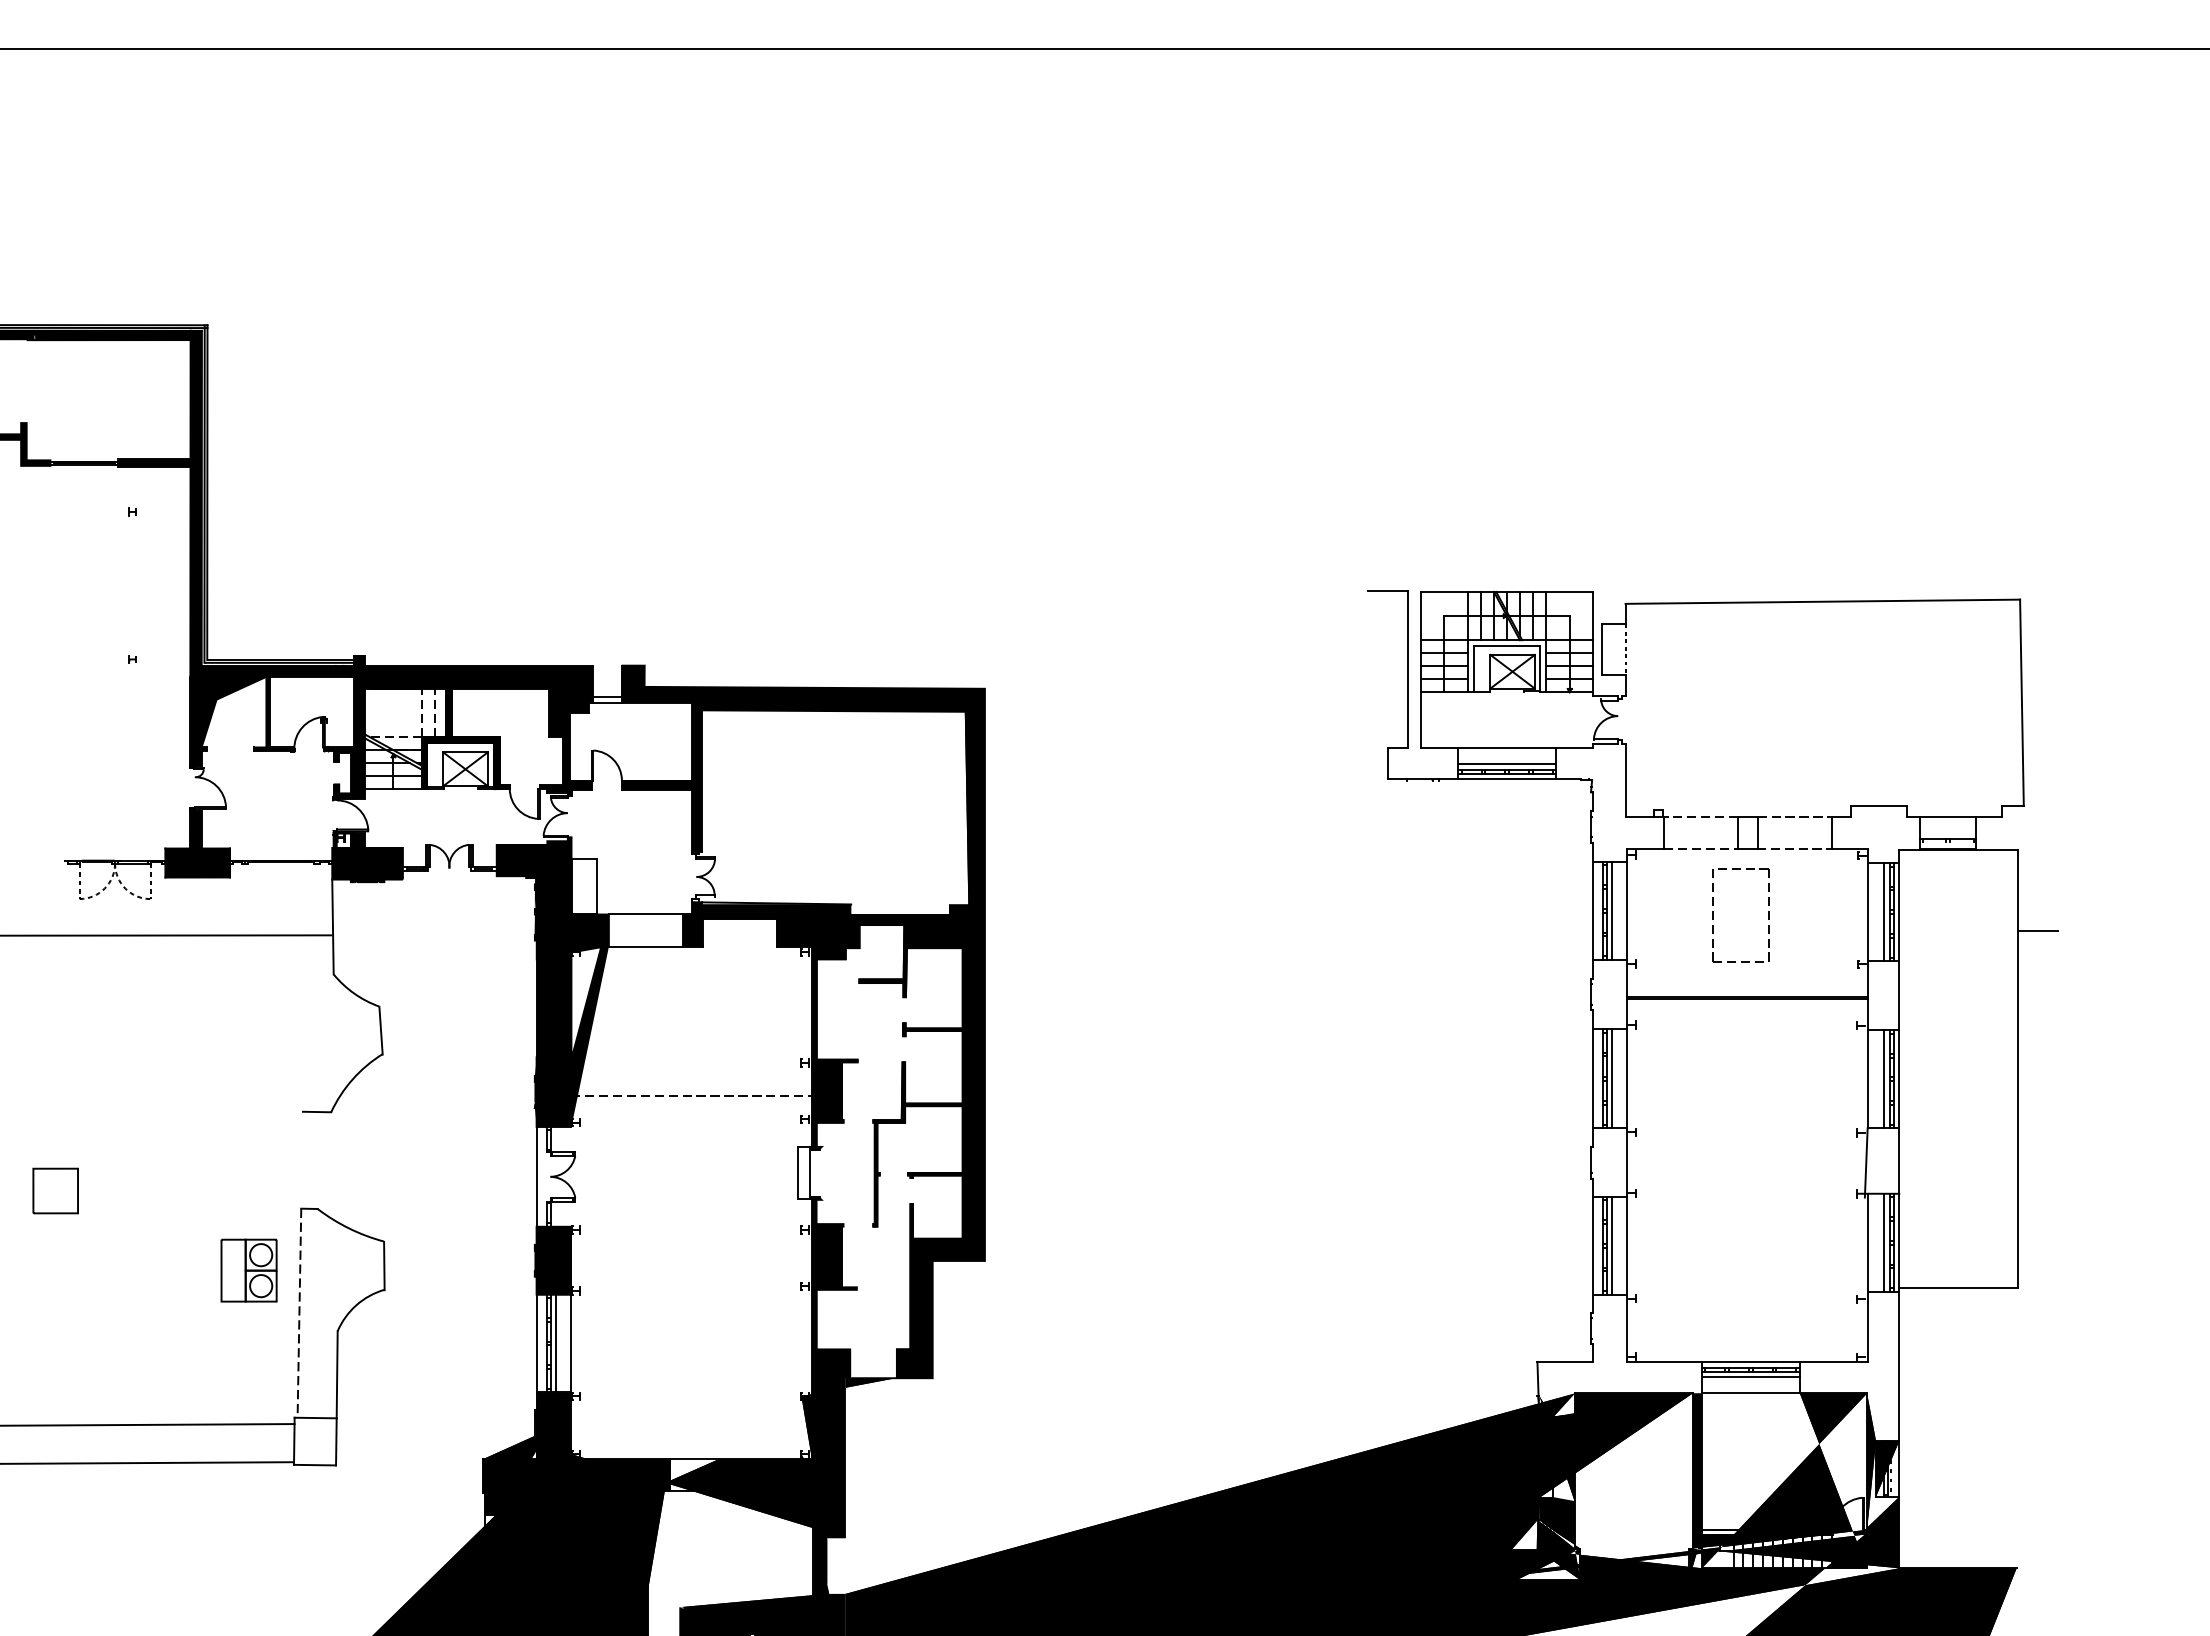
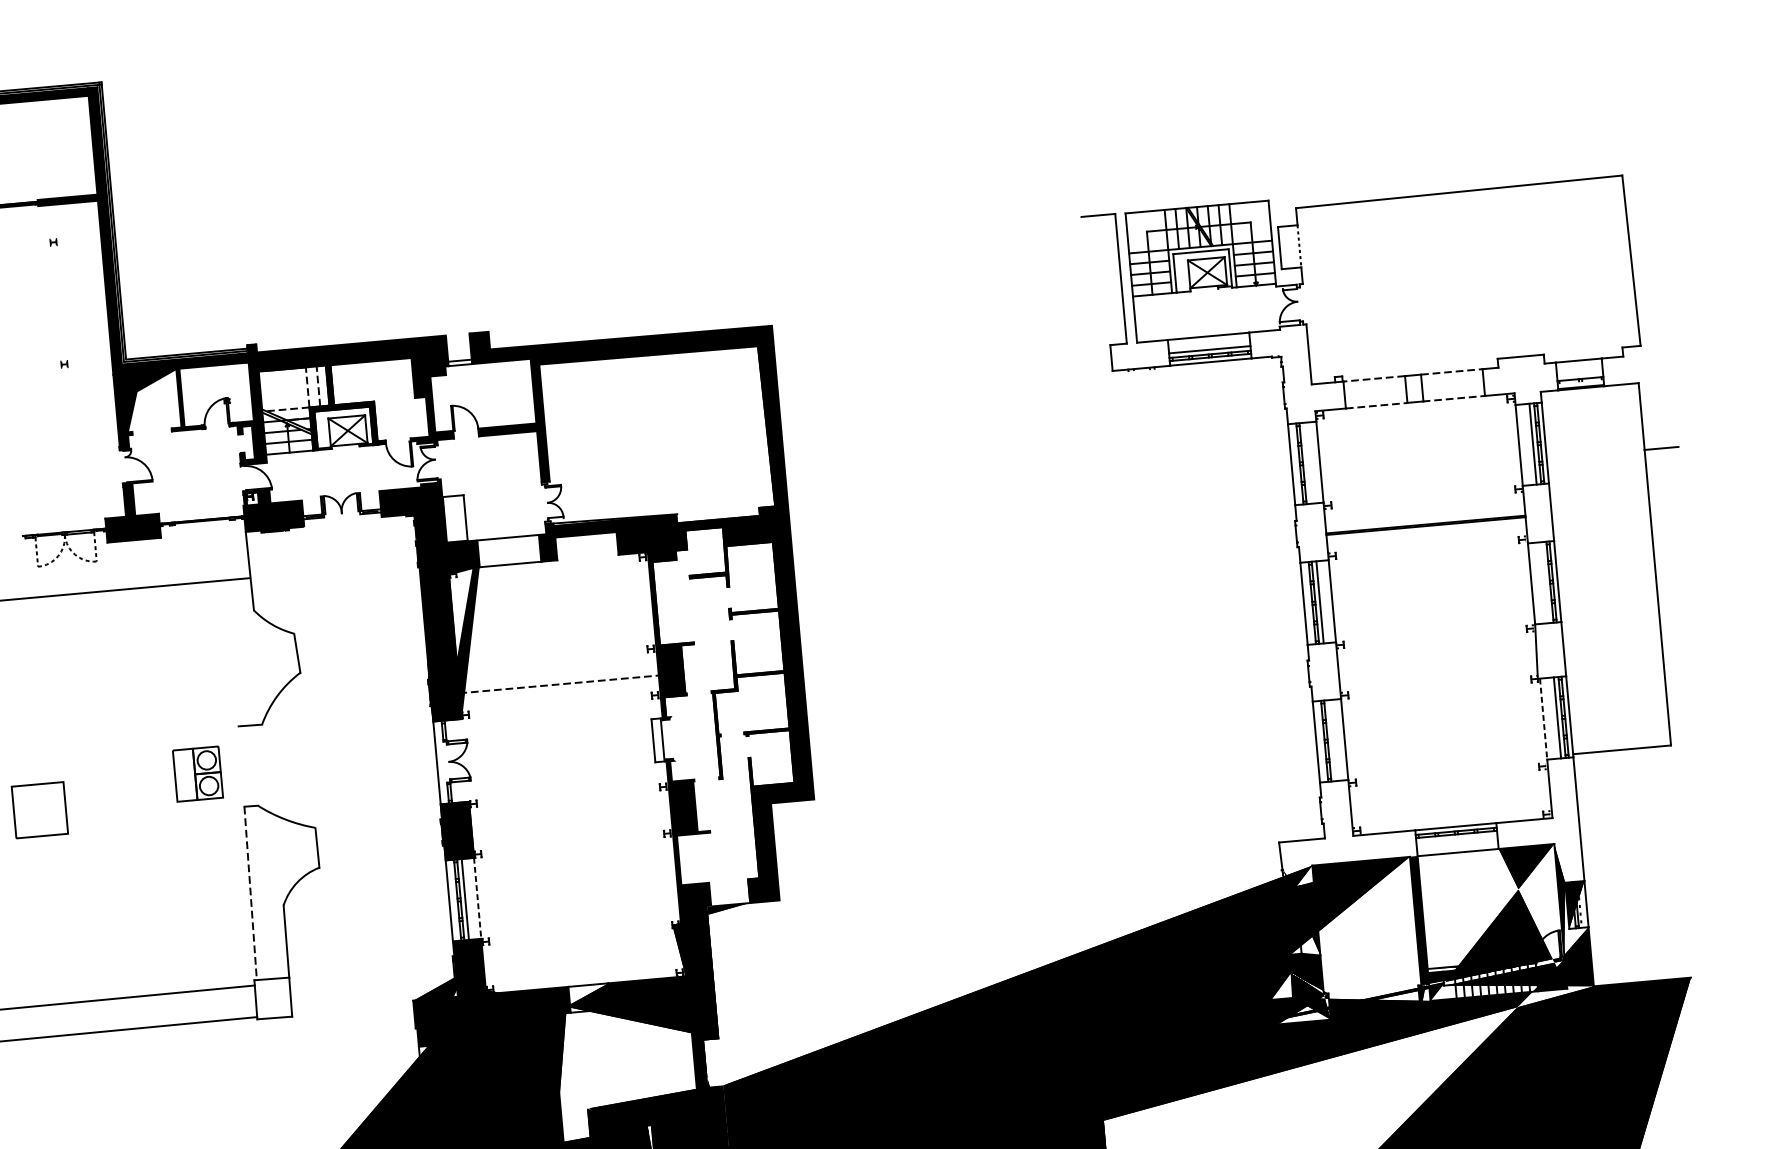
line: (1612, 910) -> (1307, 463), removed
part: (1713, 915) -> (1391, 459), removed
line: (1884, 1079) -> (1545, 582), removed
part: (55, 1190) -> (39, 809), size x1.4
line: (1867, 1242) -> (1543, 718), solid -> dashed
line: (1612, 1245) -> (1332, 740), removed
part: (248, 1270) -> (197, 774), moved
line: (570, 1343) -> (477, 898), solid -> dashed
line: (1750, 1377) -> (1456, 839), removed

